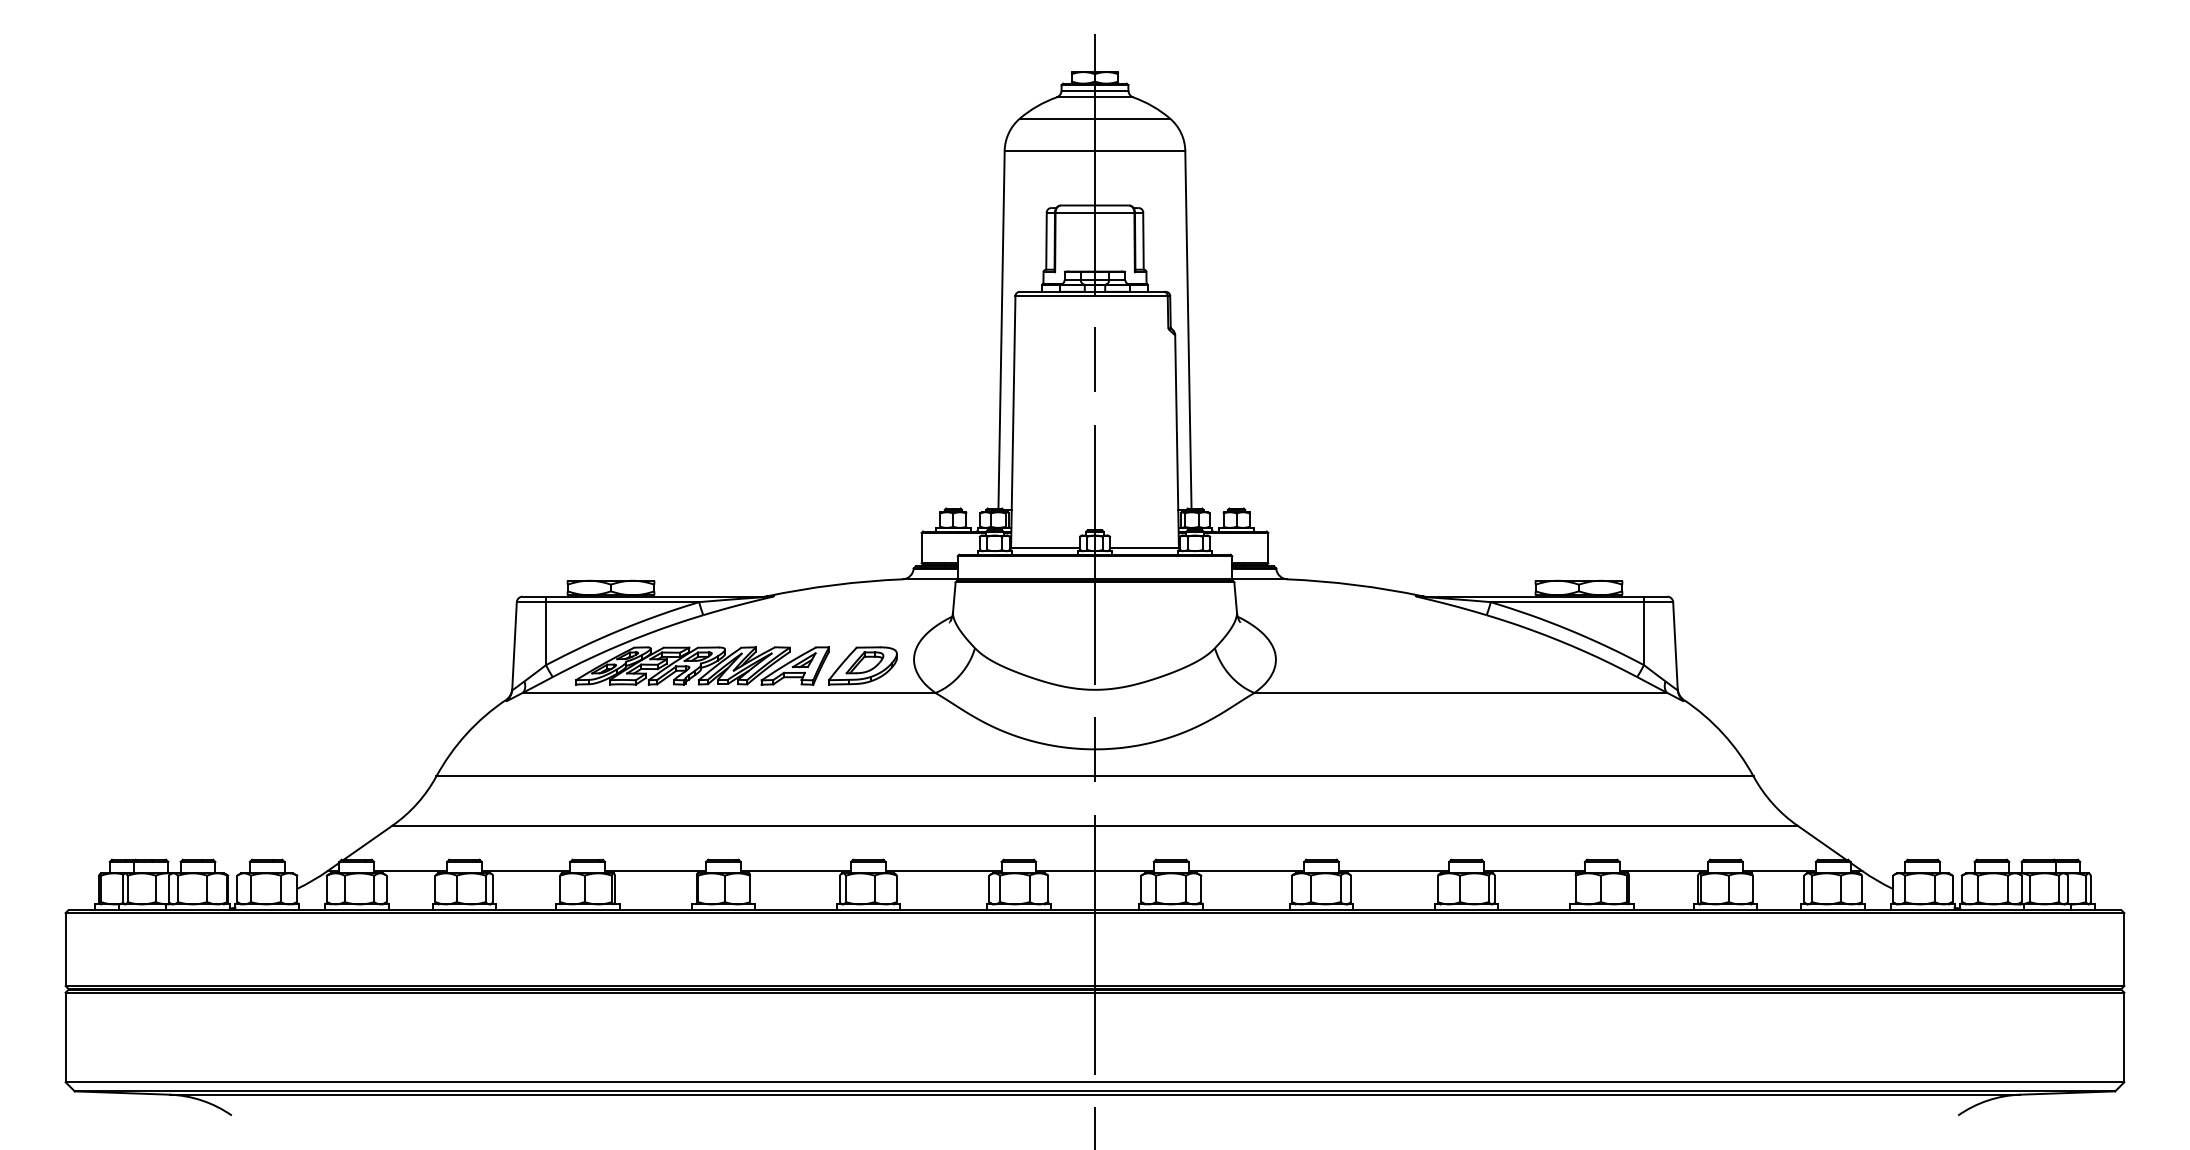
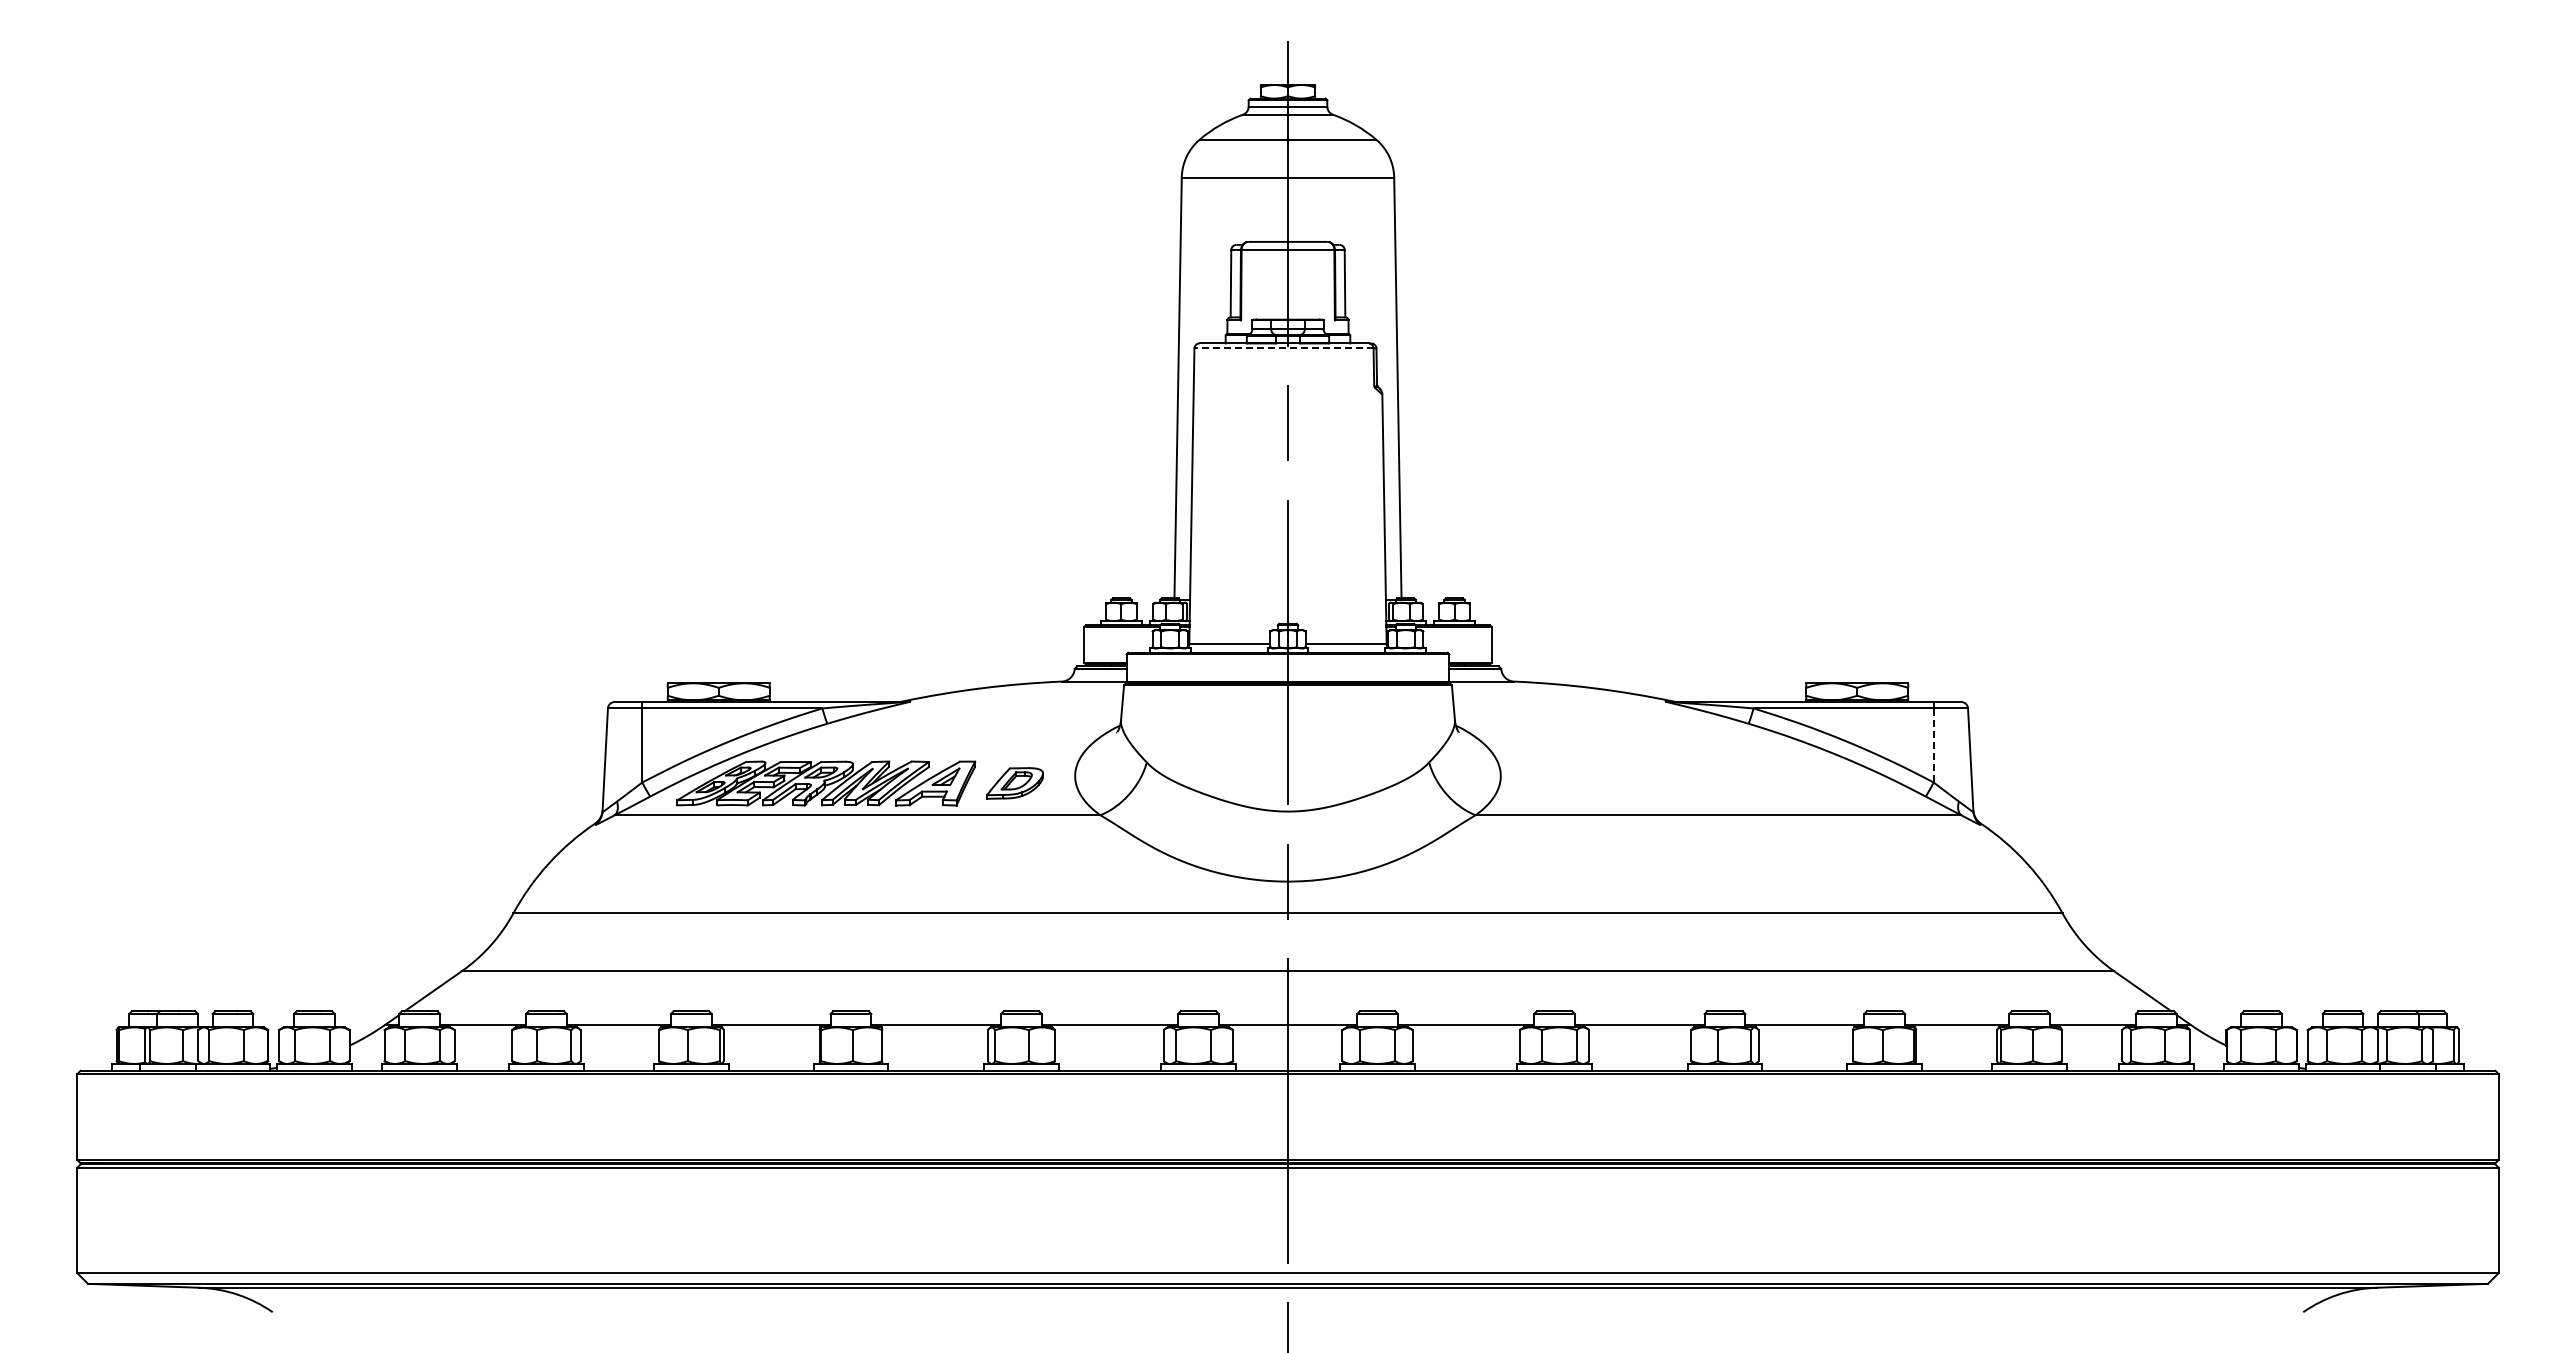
line: (1091, 296) -> (1283, 348), solid -> dashed
line: (1643, 632) -> (1933, 744), solid -> dashed
part: (862, 665) -> (1014, 783), size x0.7

